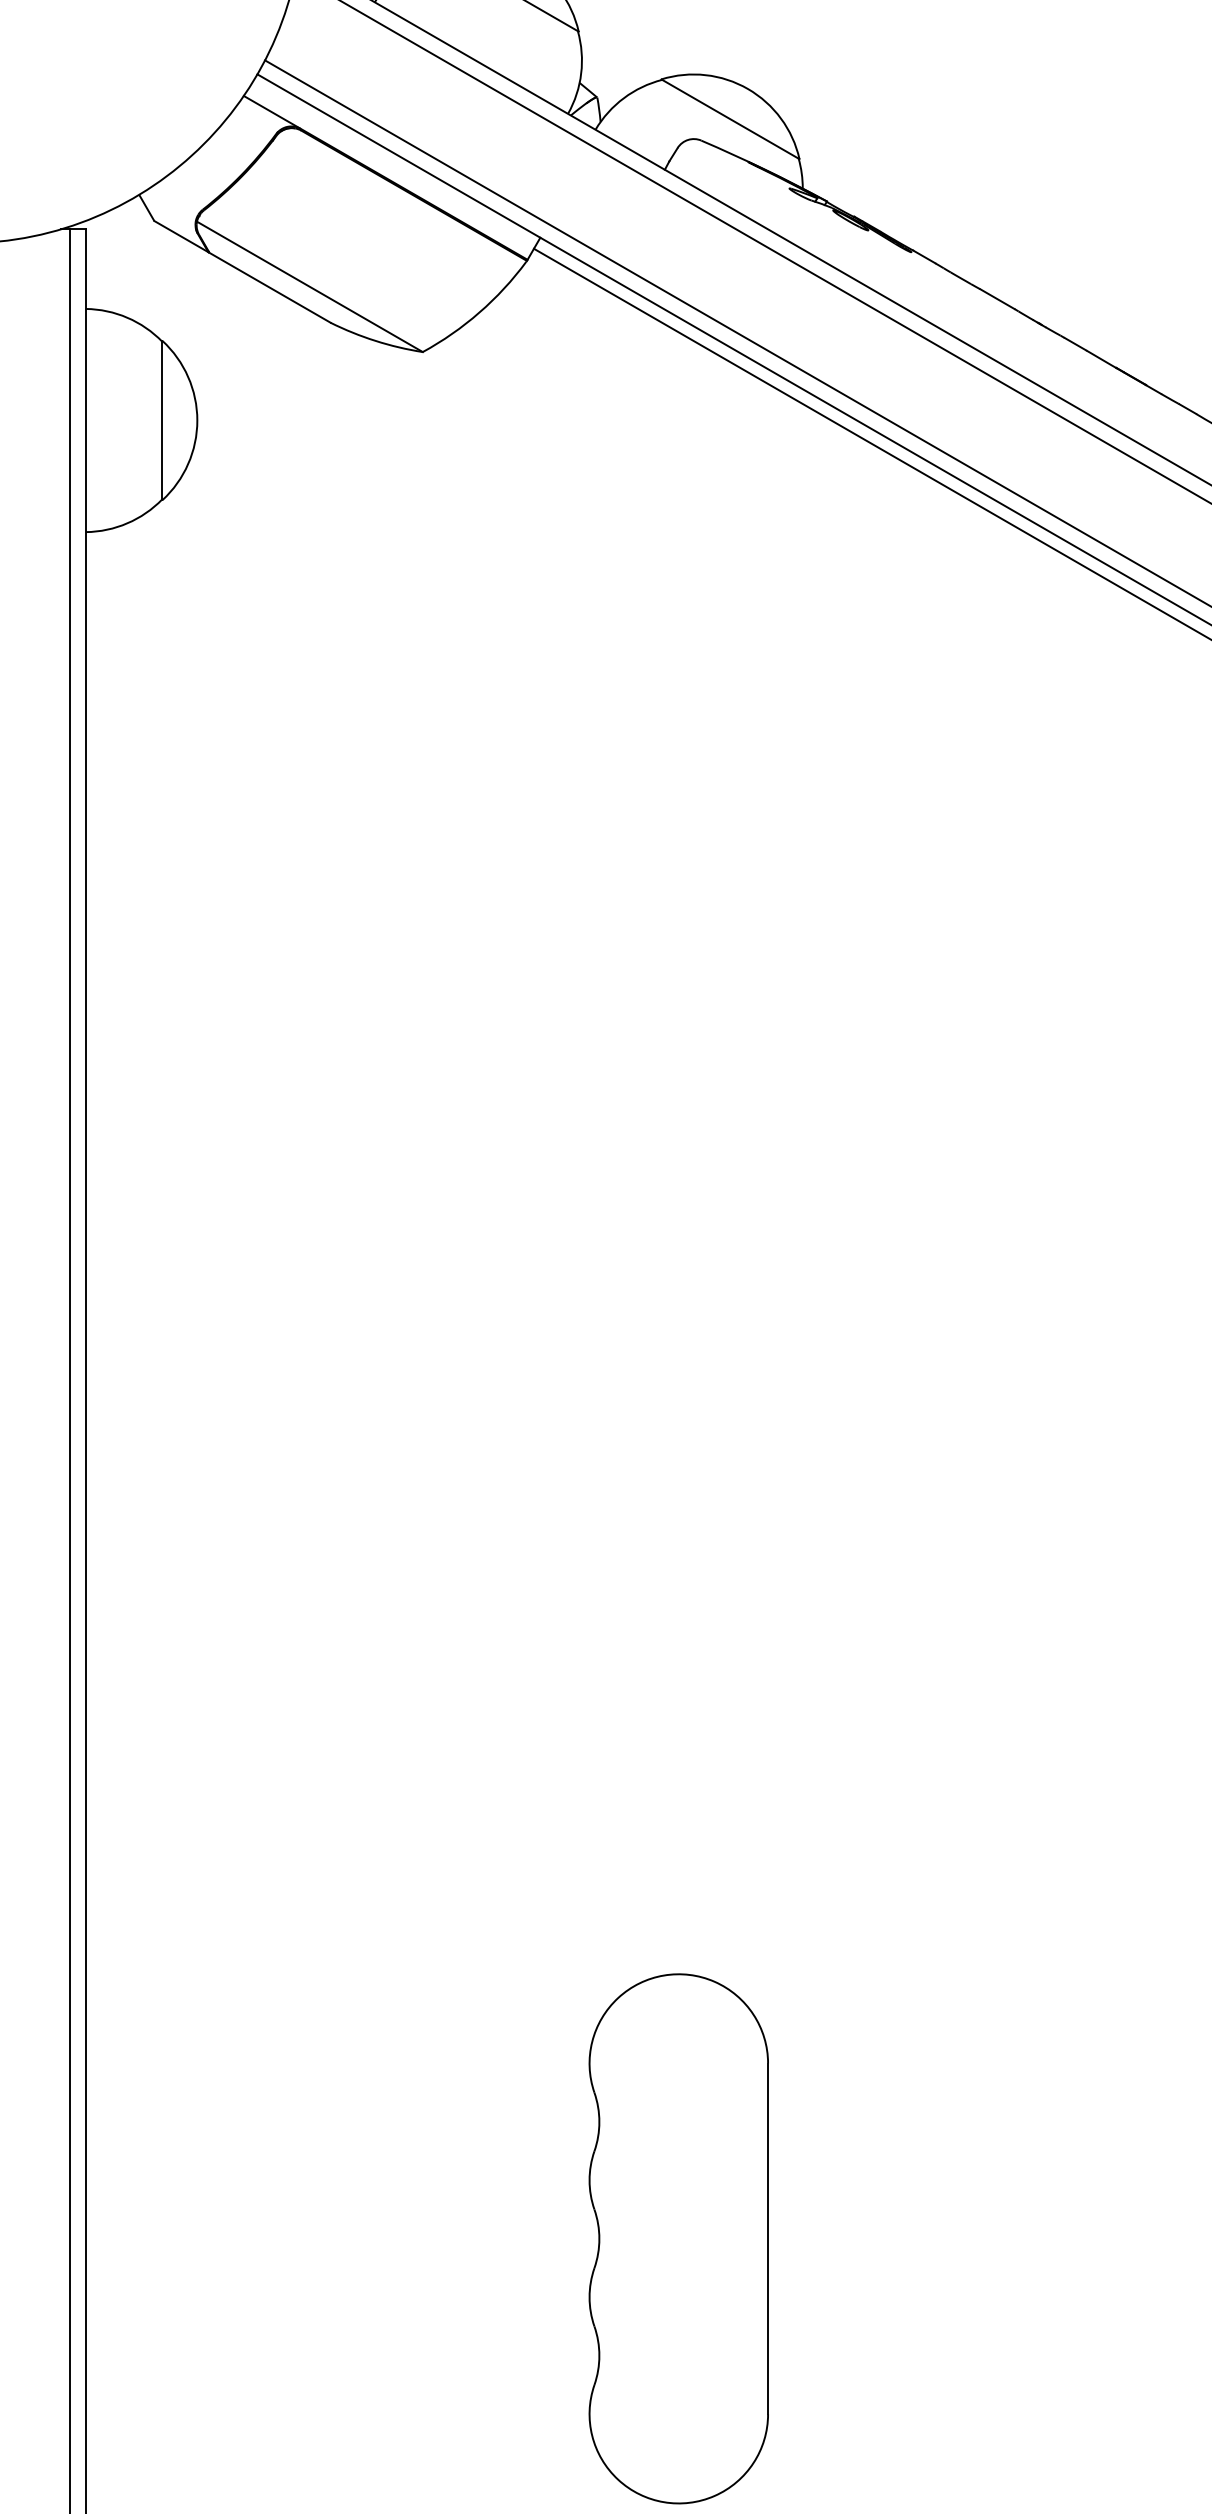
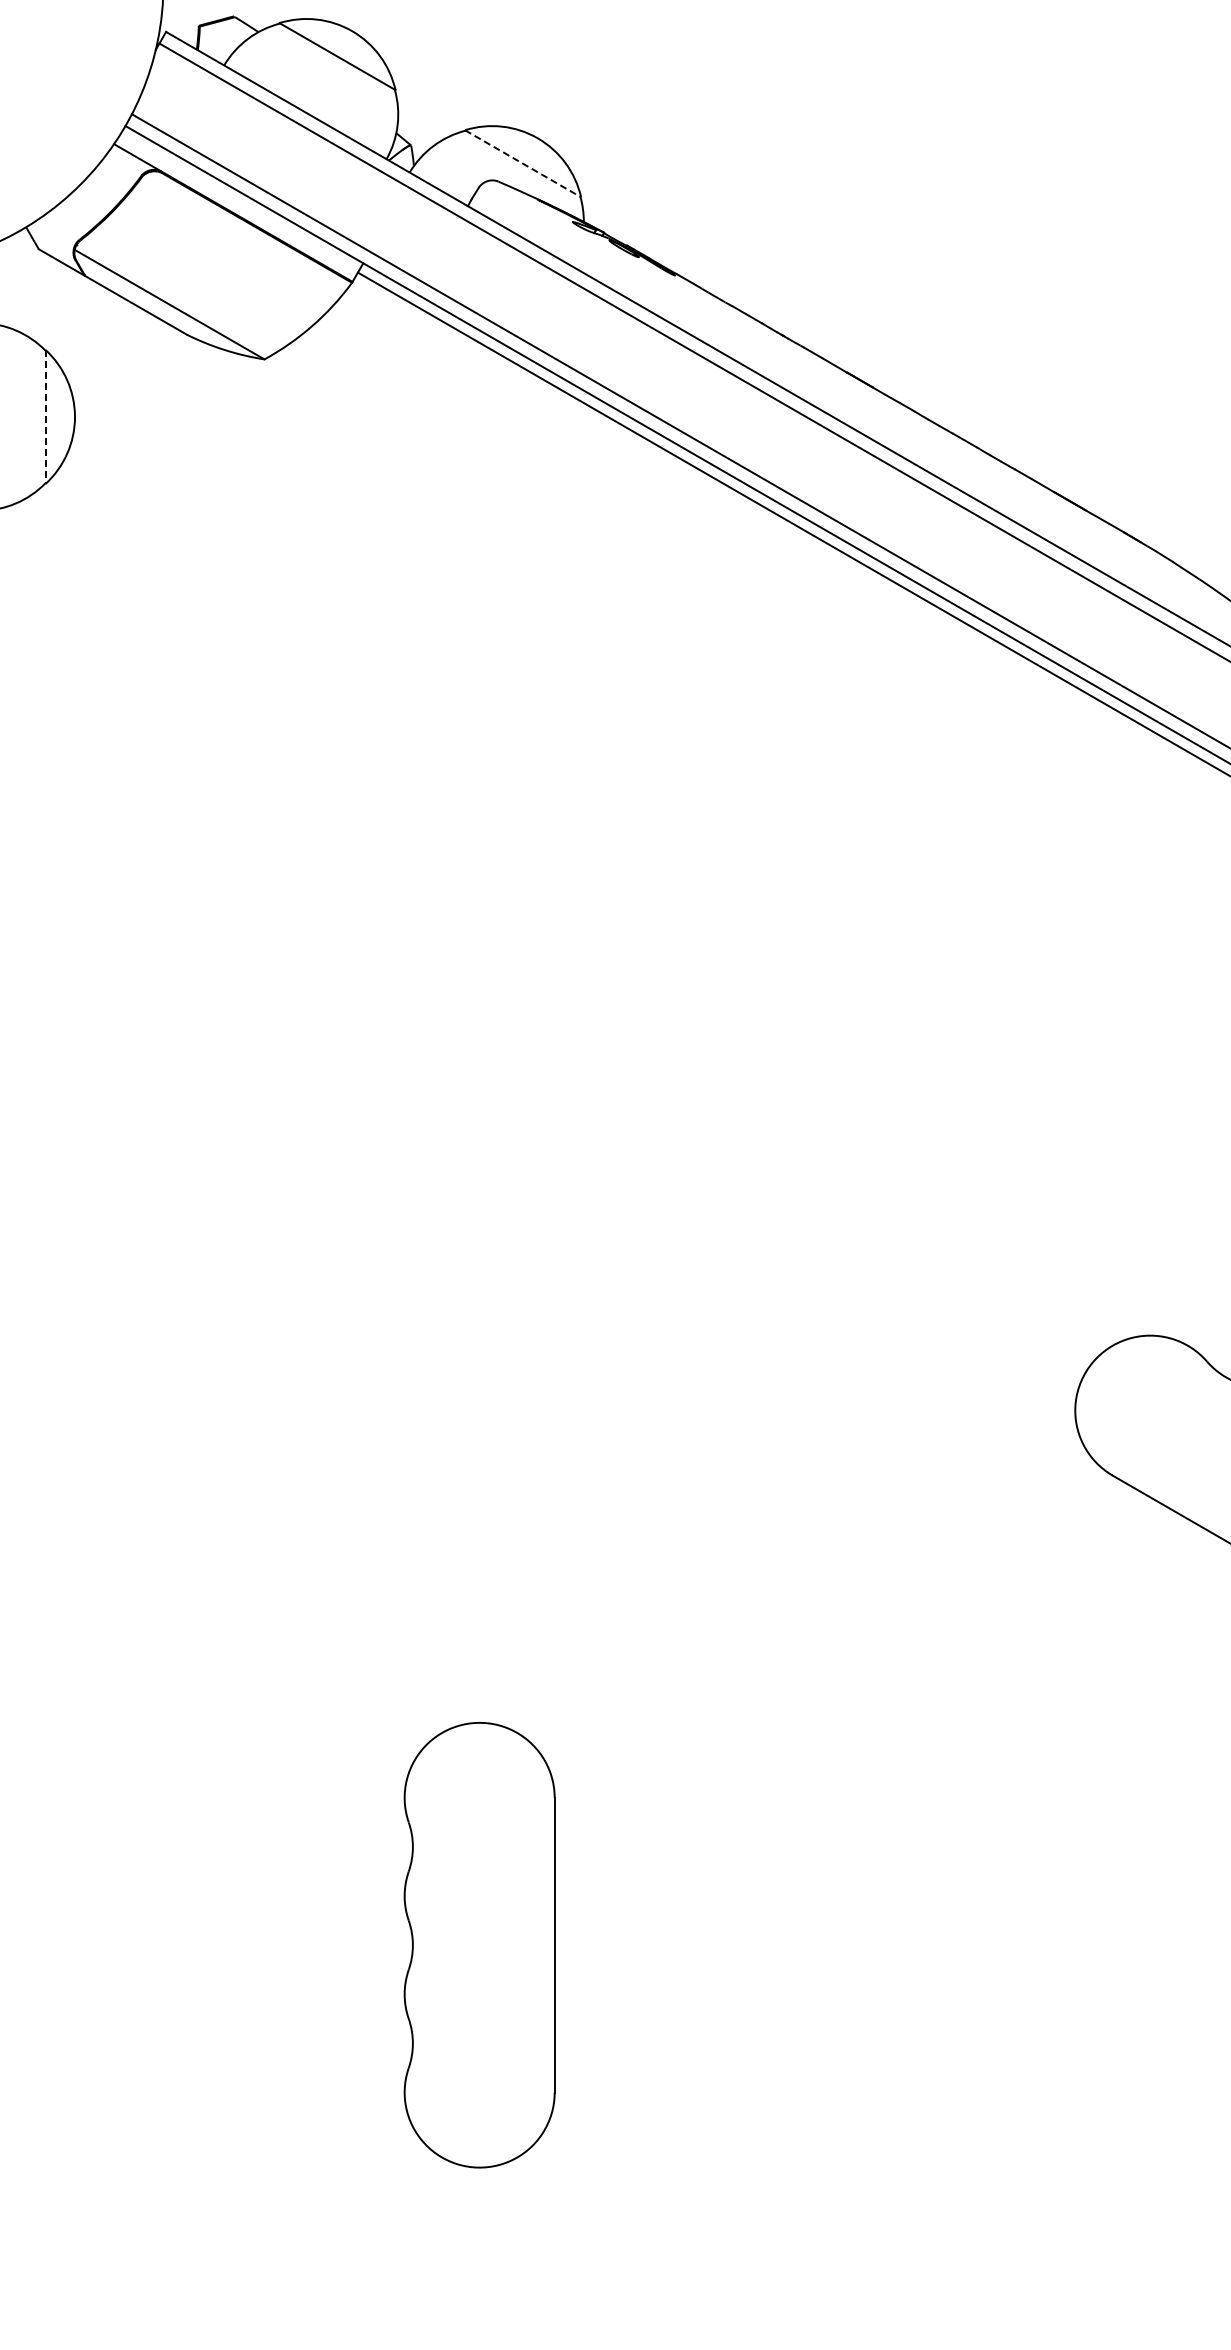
line: (730, 118) -> (523, 163), solid -> dashed
line: (162, 419) -> (45, 416), solid -> dashed

